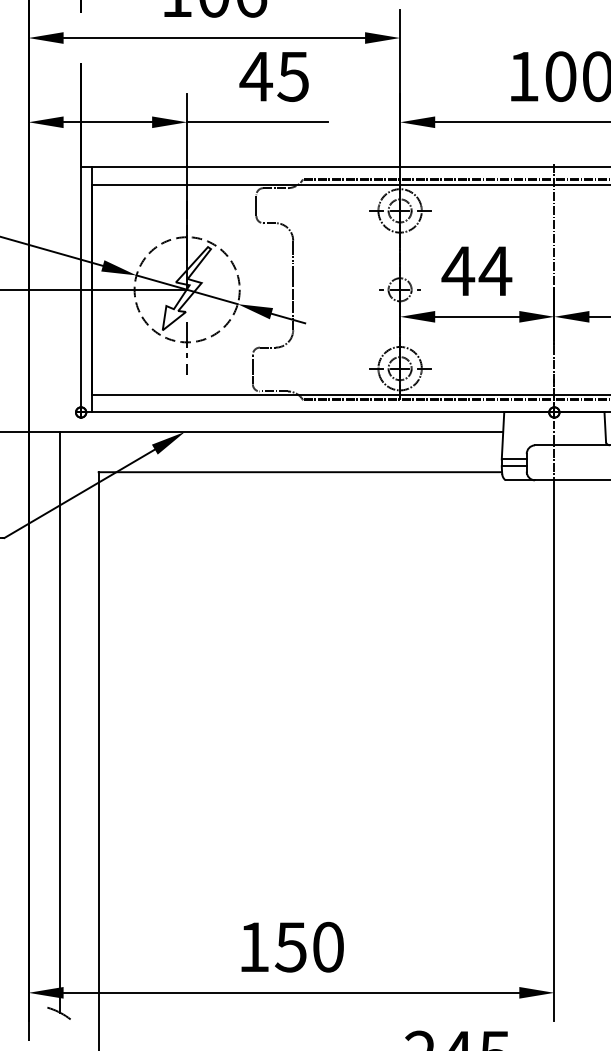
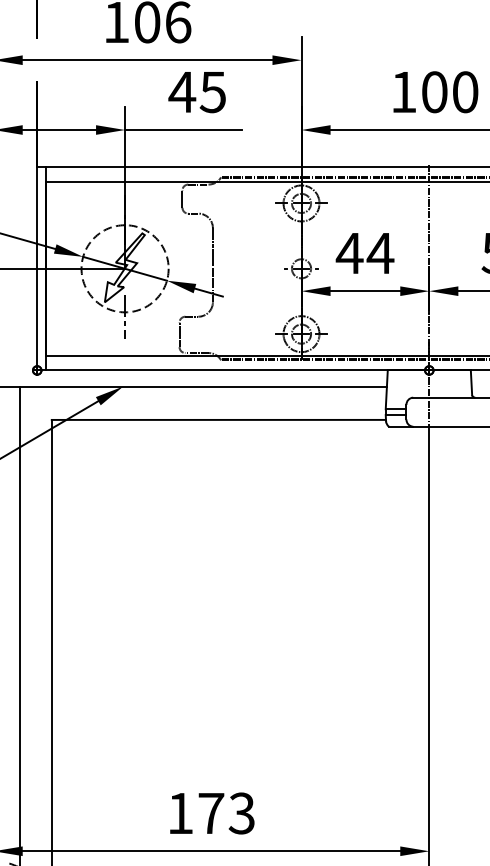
text: (309, 947) -> (226, 813), 150 -> 173

